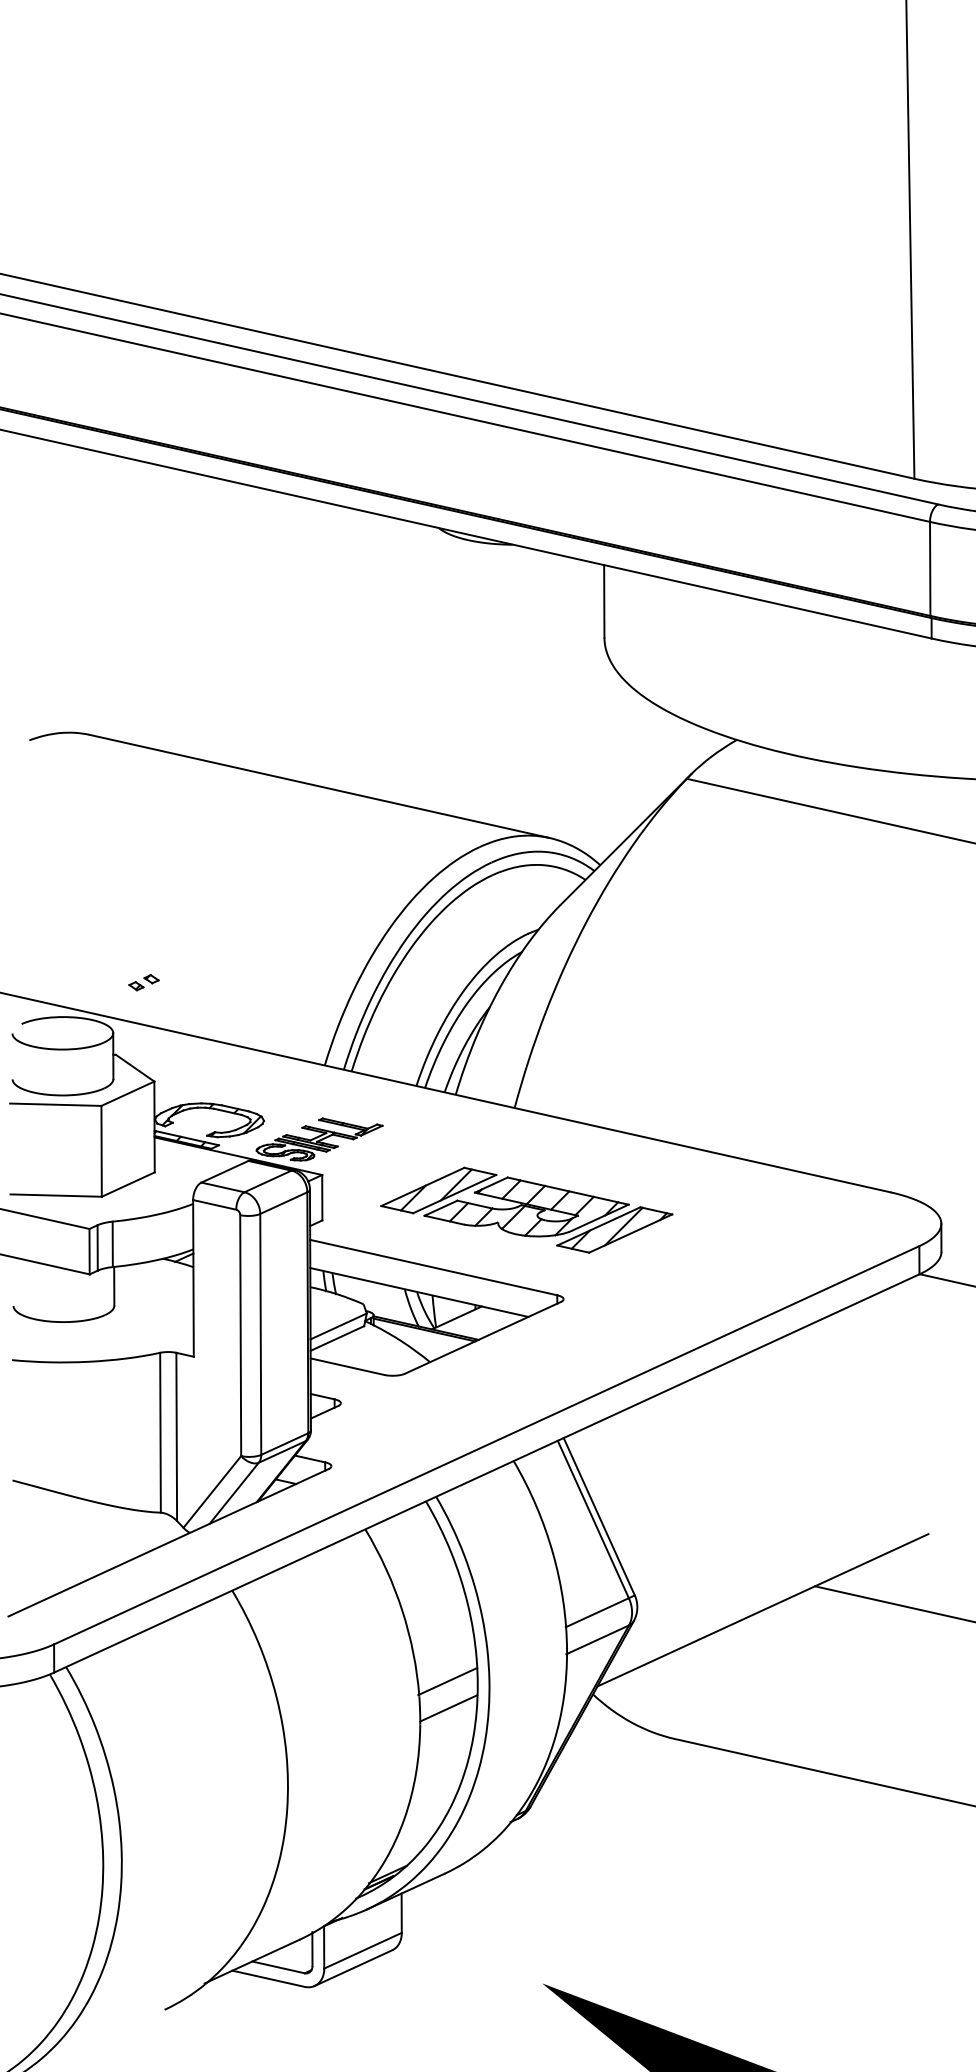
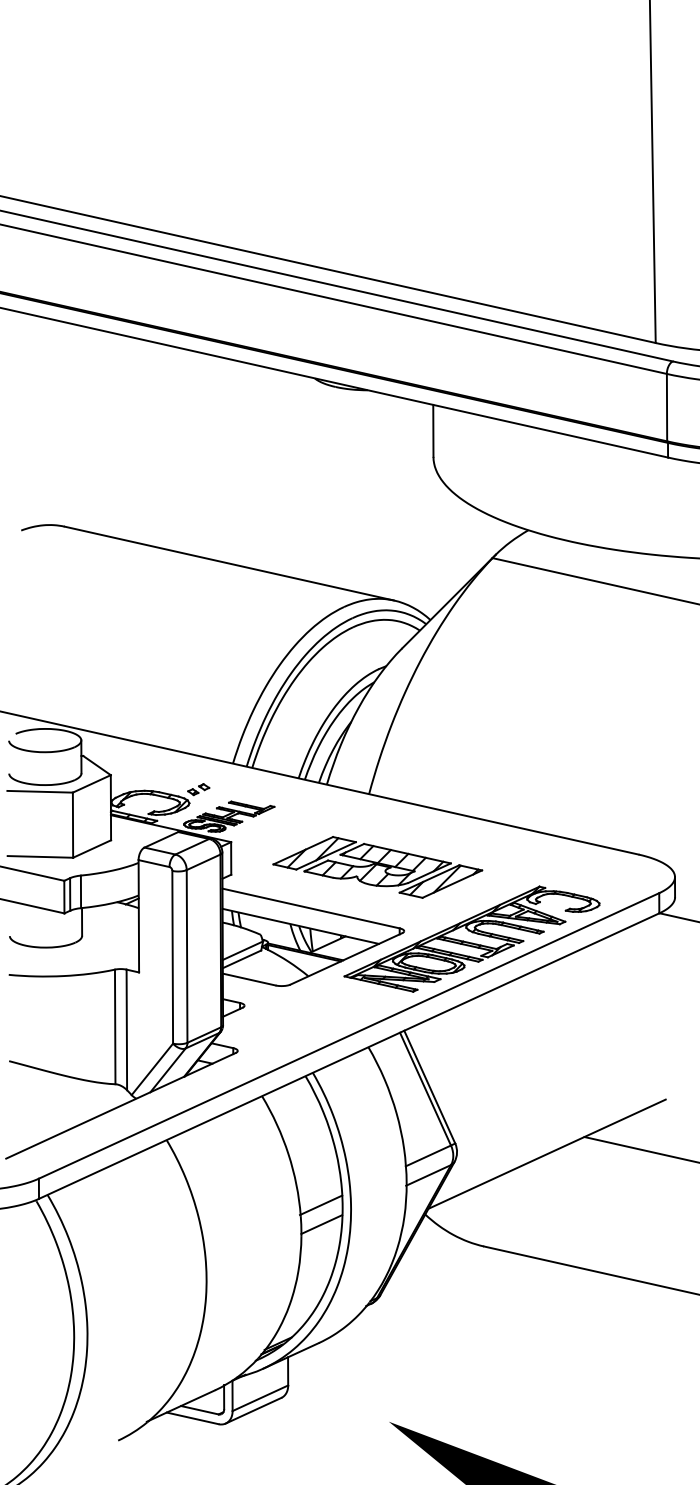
part: (143, 982) -> (198, 789), moved
part: (657, 1310) -> (471, 939), added

